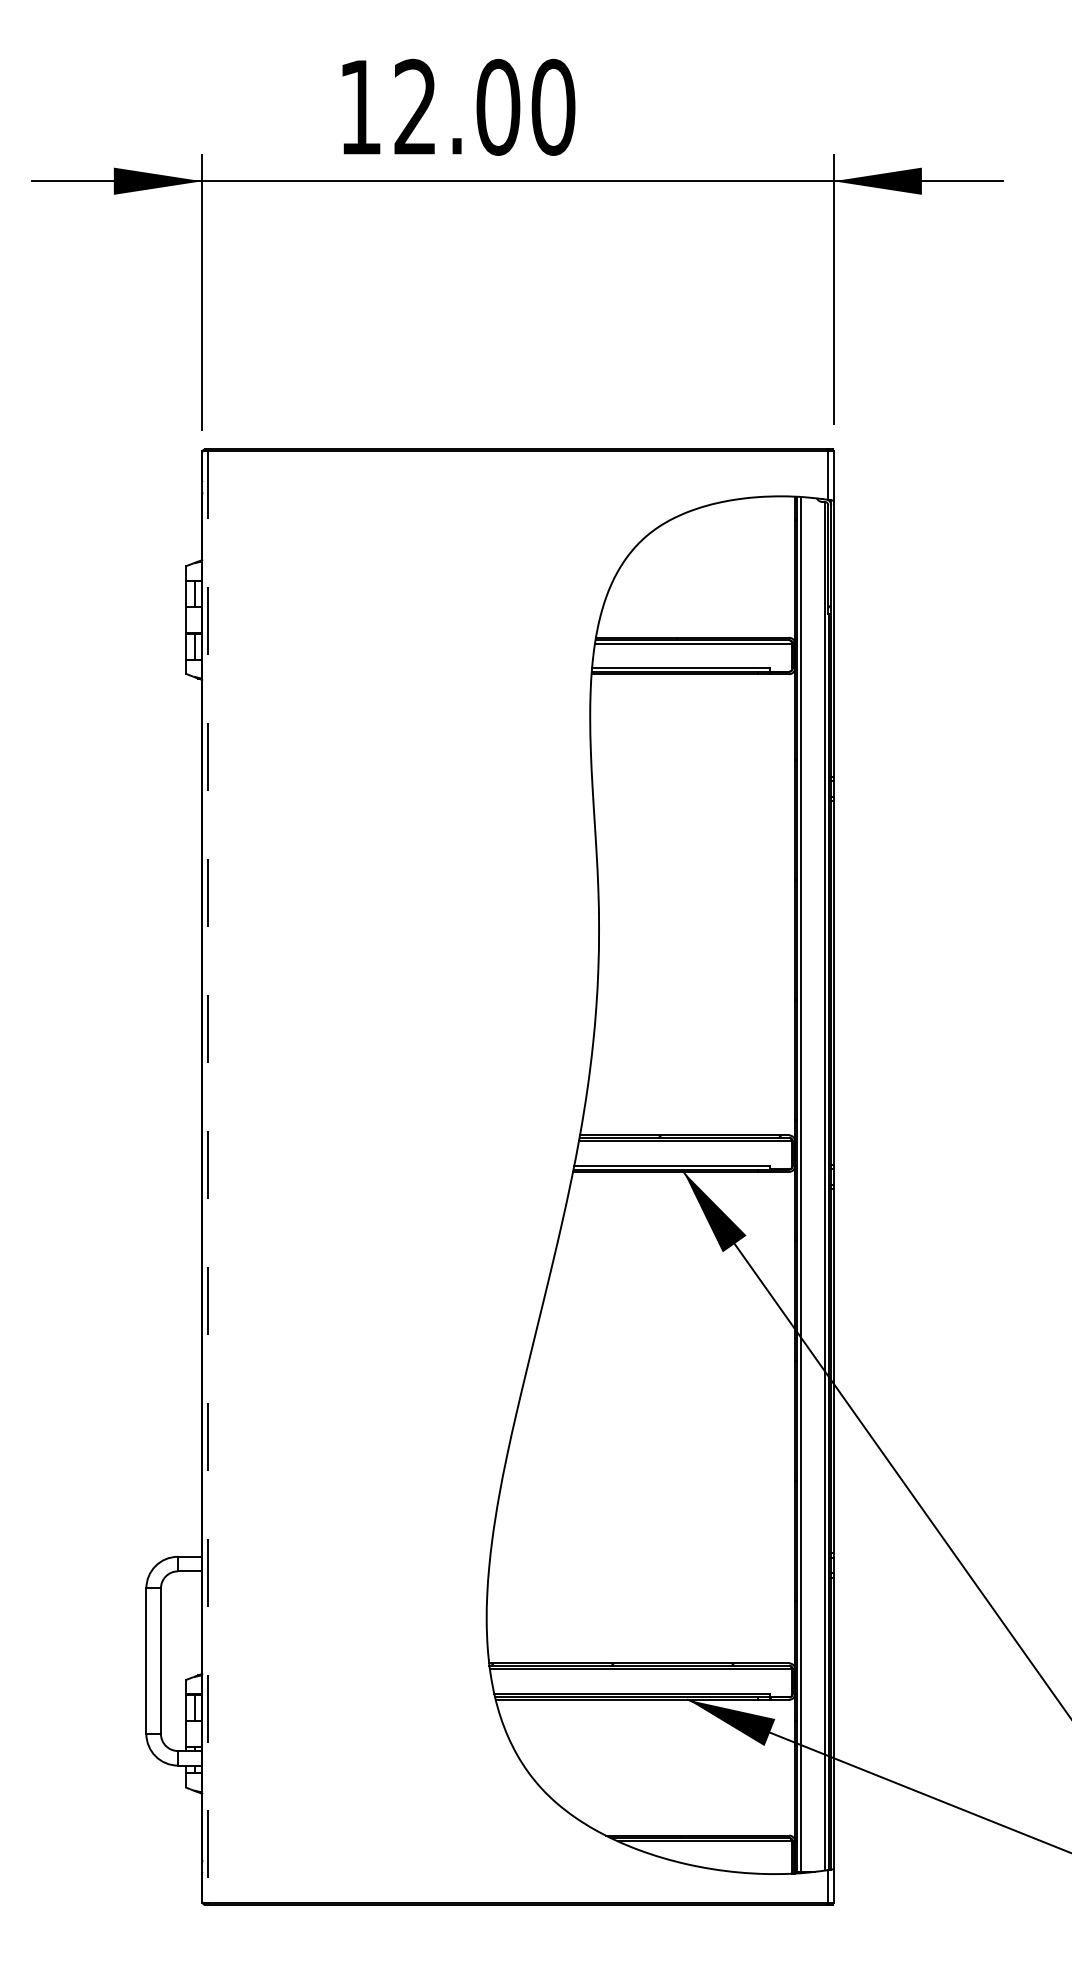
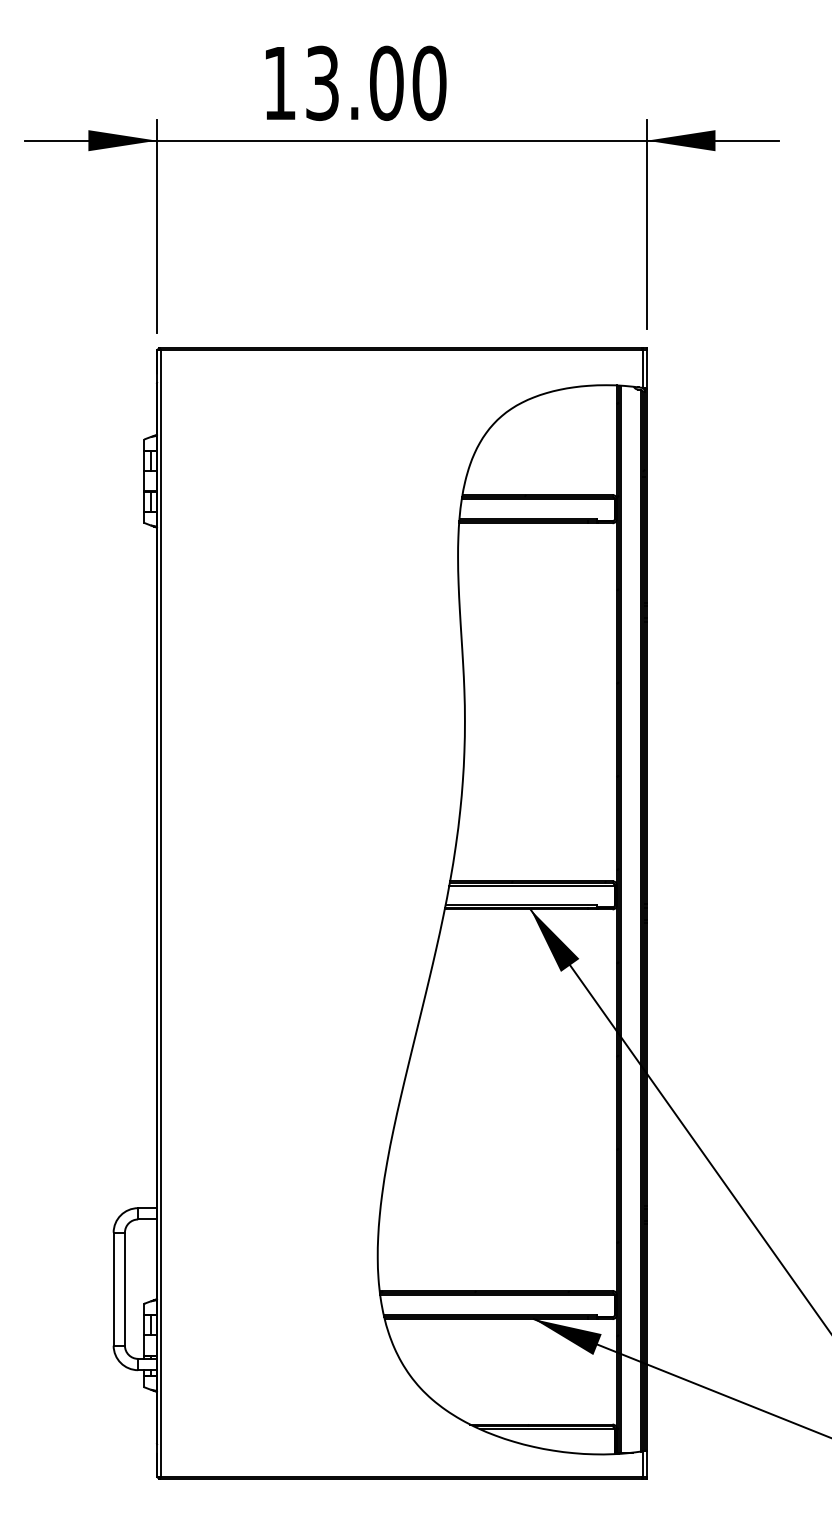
text: (415, 107) -> (322, 83), 12.00 -> 13.00
line: (208, 1178) -> (161, 914), dashed -> solid

